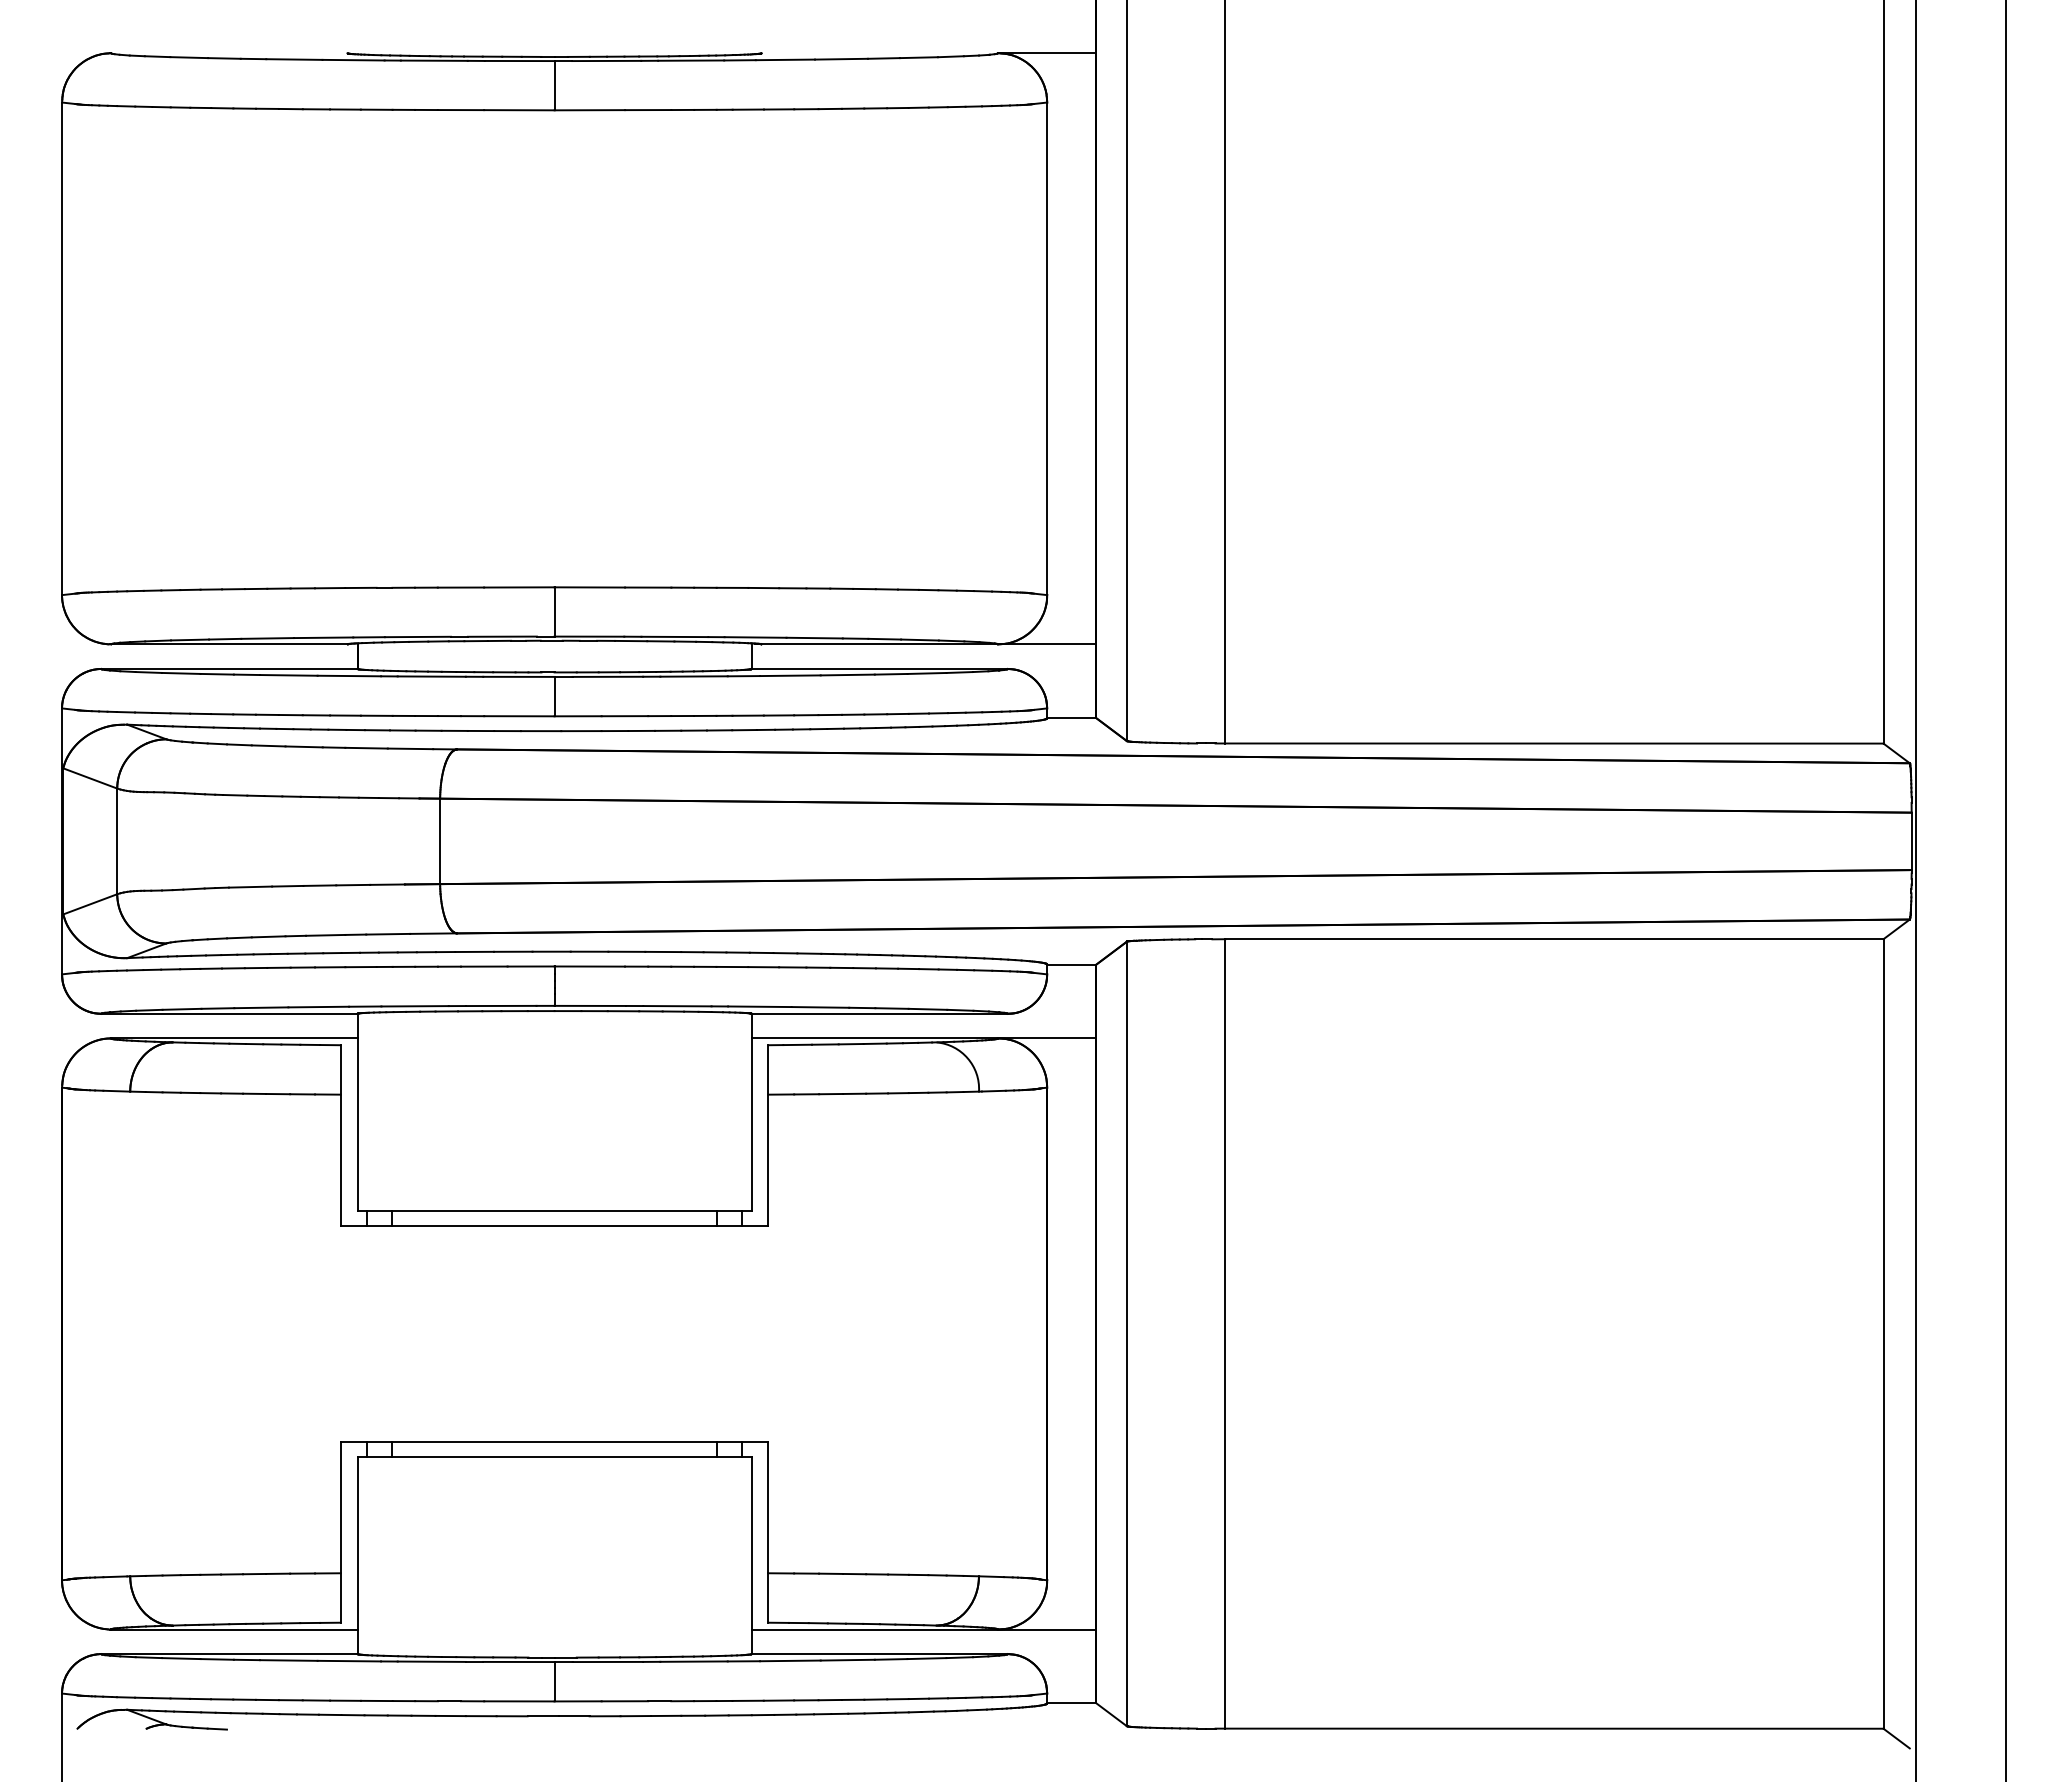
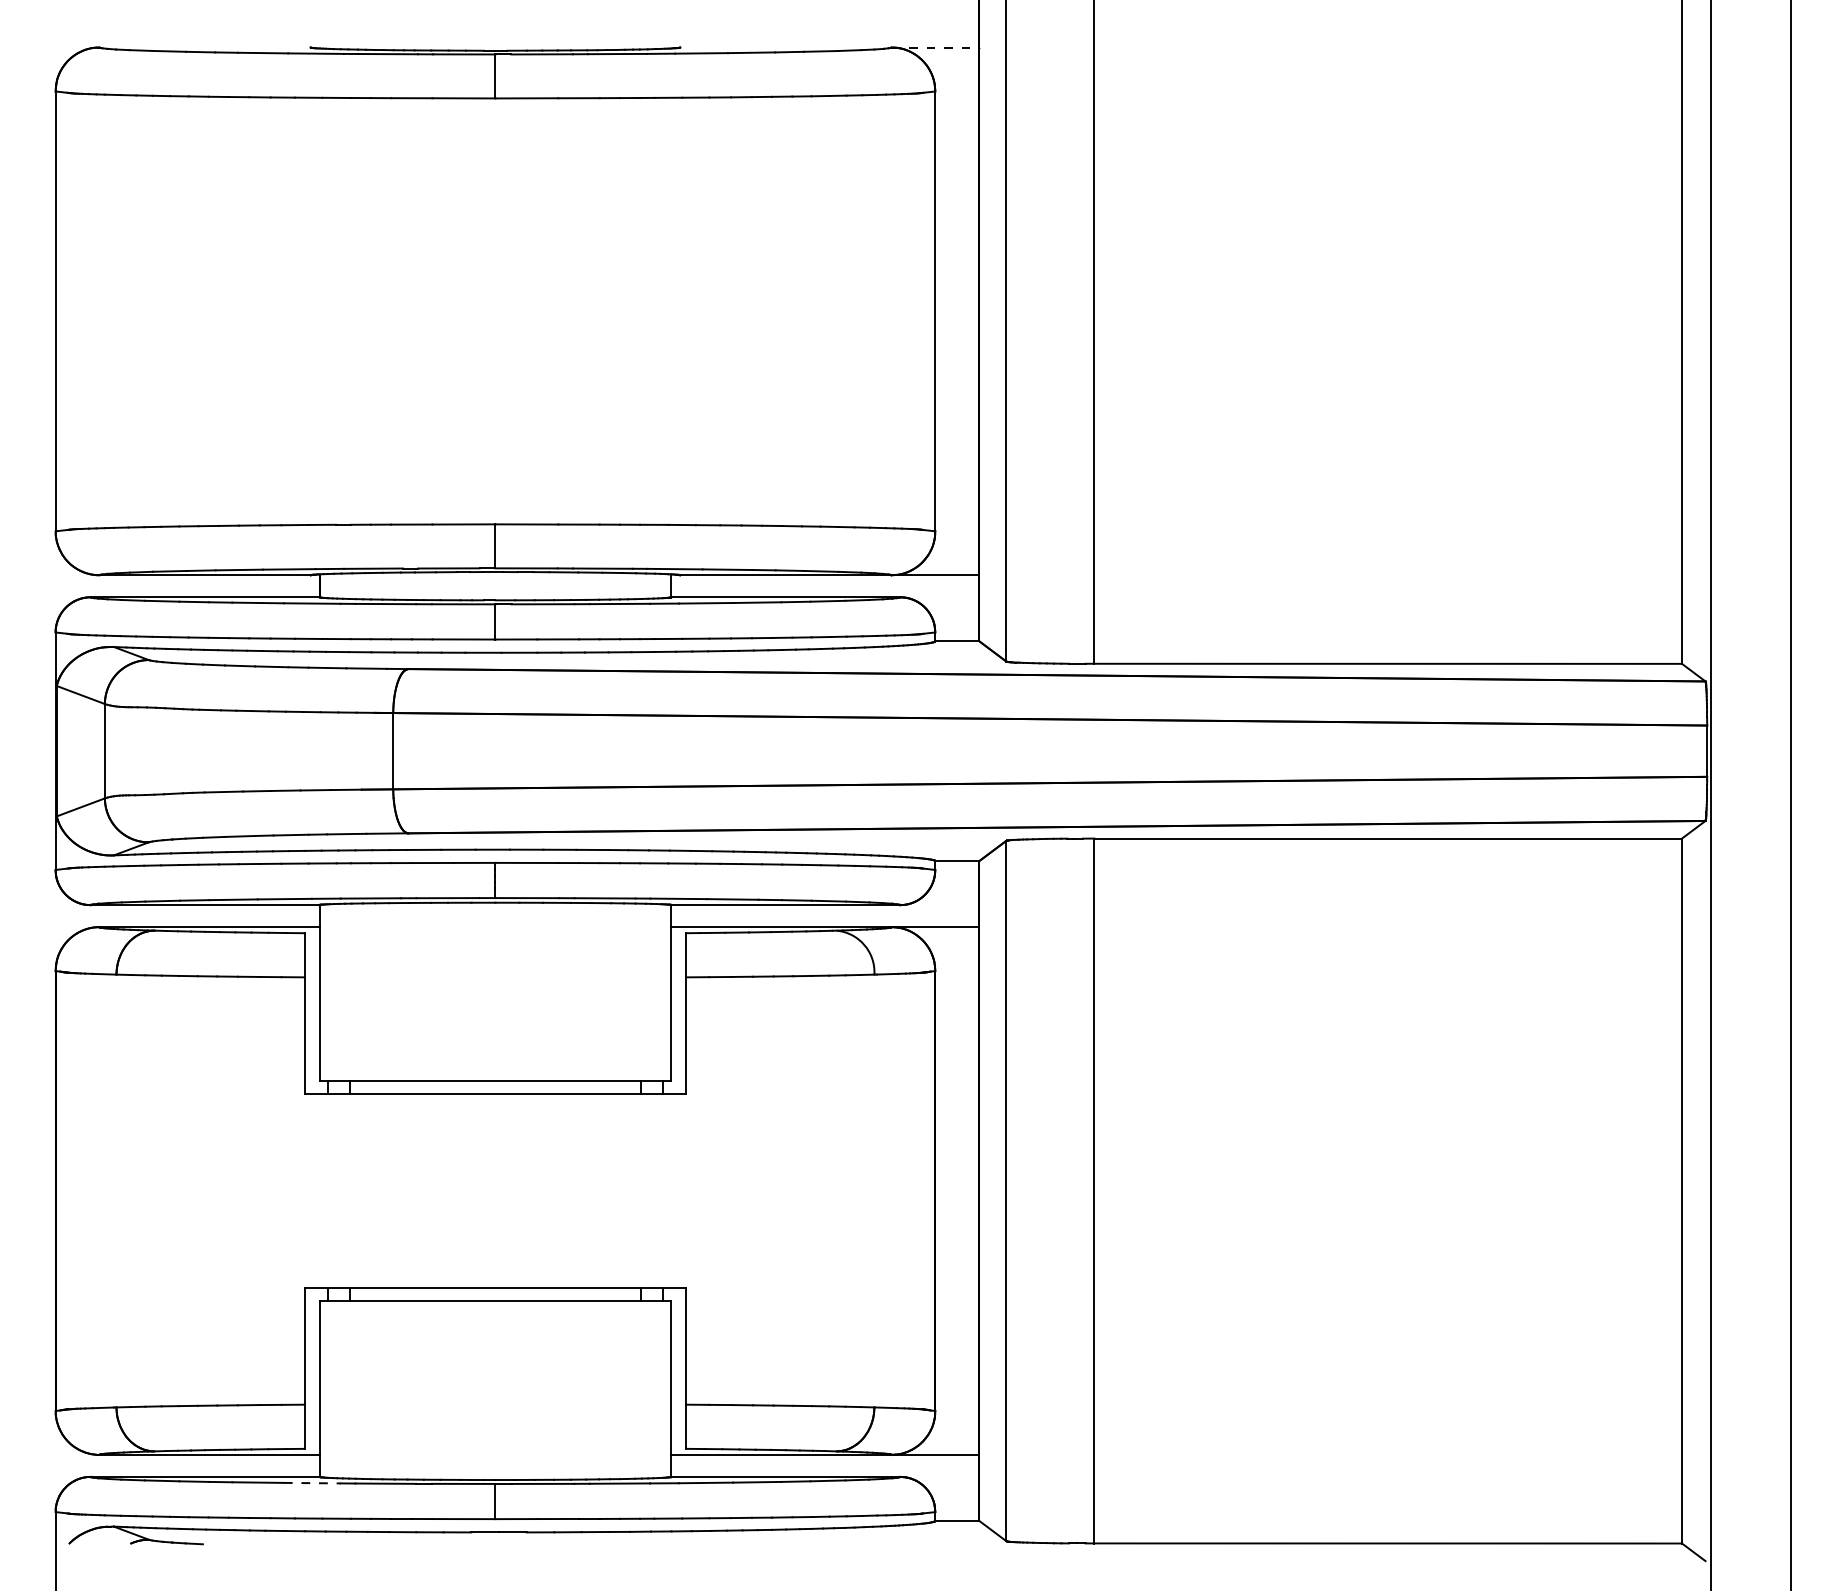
line: (1047, 53) -> (935, 47), solid -> dashed
line: (349, 1661) -> (312, 1483), solid -> dashed

